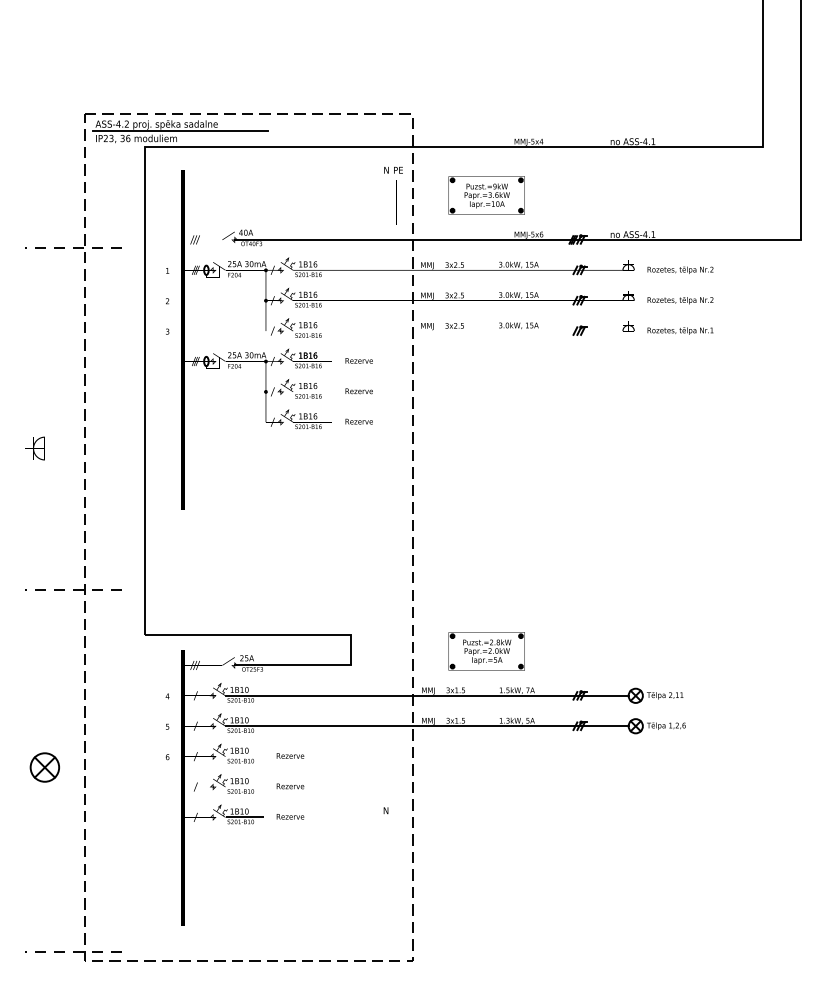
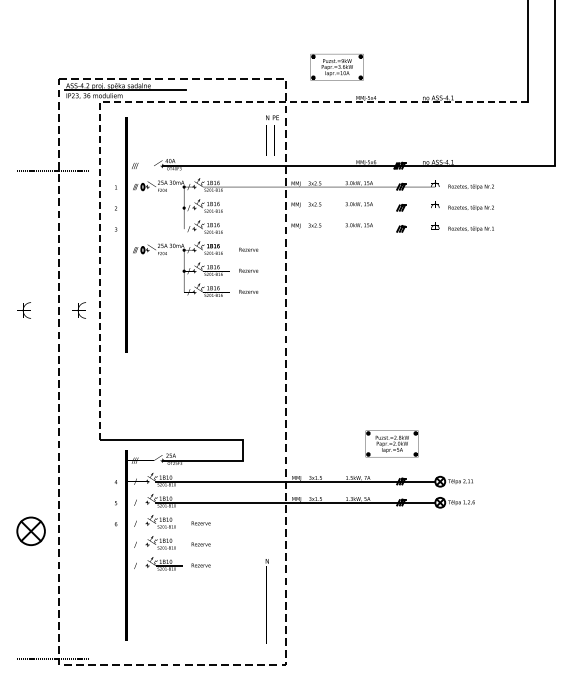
line: (210, 146) -> (145, 101), solid -> dashed
part: (485, 195) -> (336, 67), moved
part: (113, 448) -> (78, 310), added
line: (77, 590) -> (53, 408), removed
part: (485, 650) -> (391, 443), moved
part: (44, 767) -> (30, 531), size x1.4

